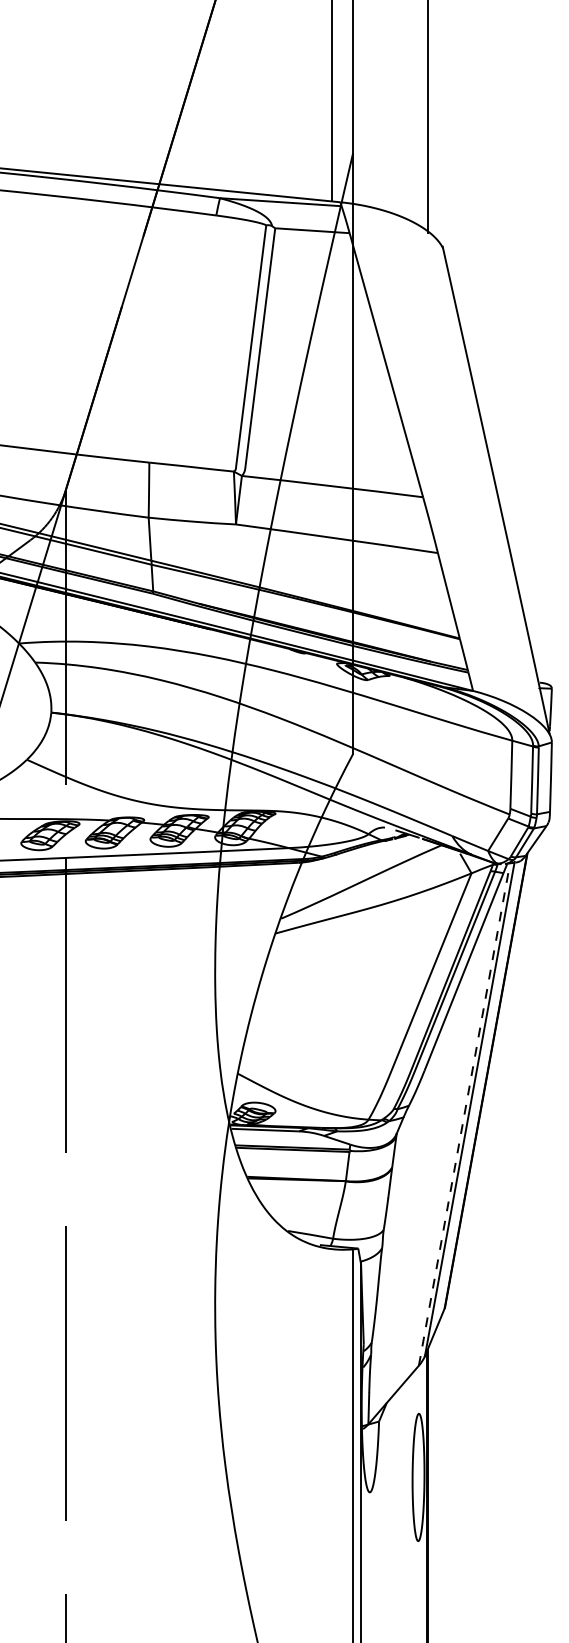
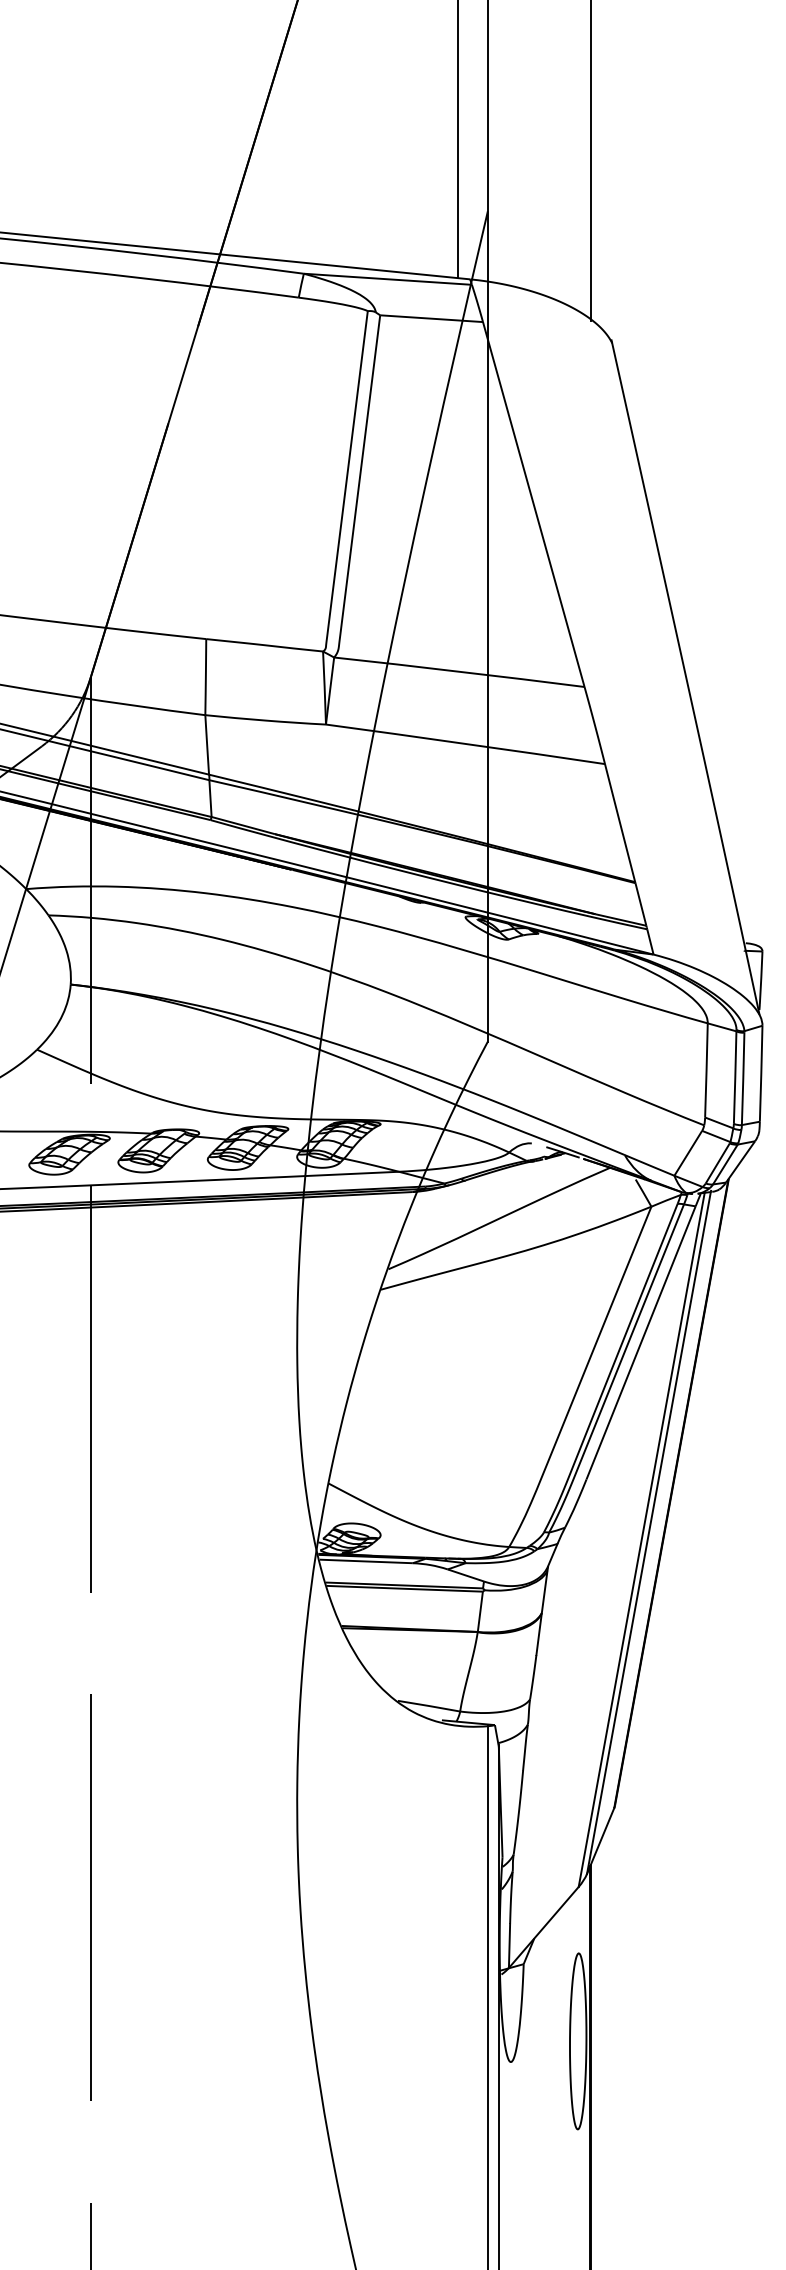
line: (464, 1114) -> (641, 1539), dashed -> solid

